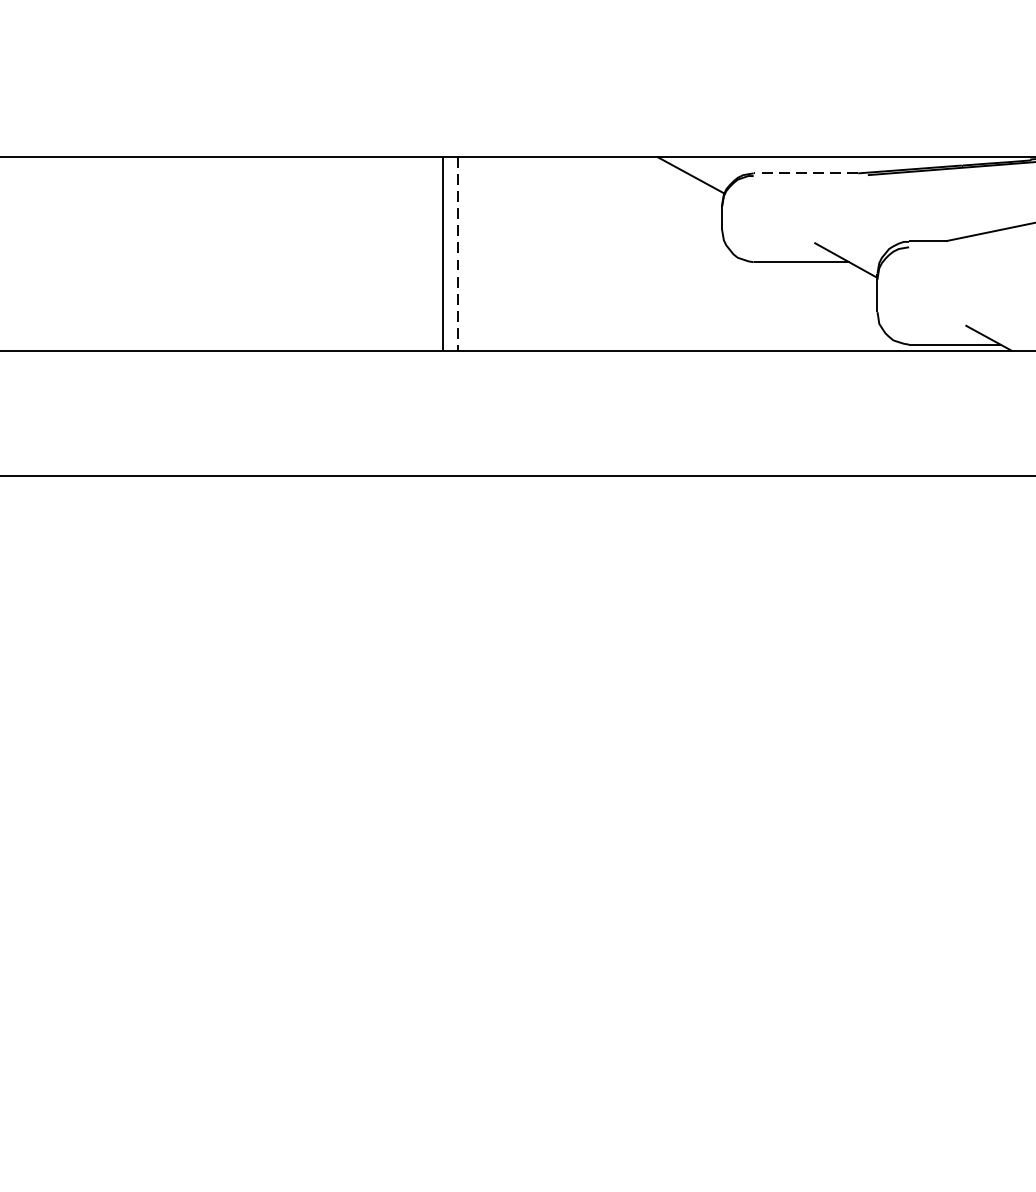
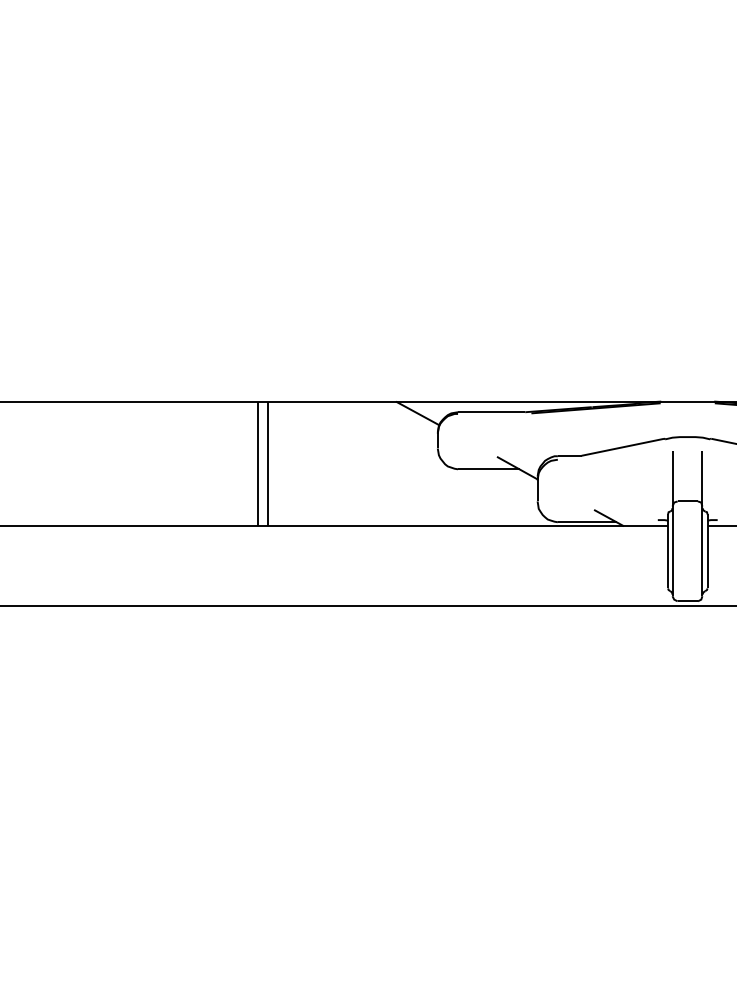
line: (805, 173) -> (491, 412), dashed -> solid
line: (457, 254) -> (267, 464), dashed -> solid

